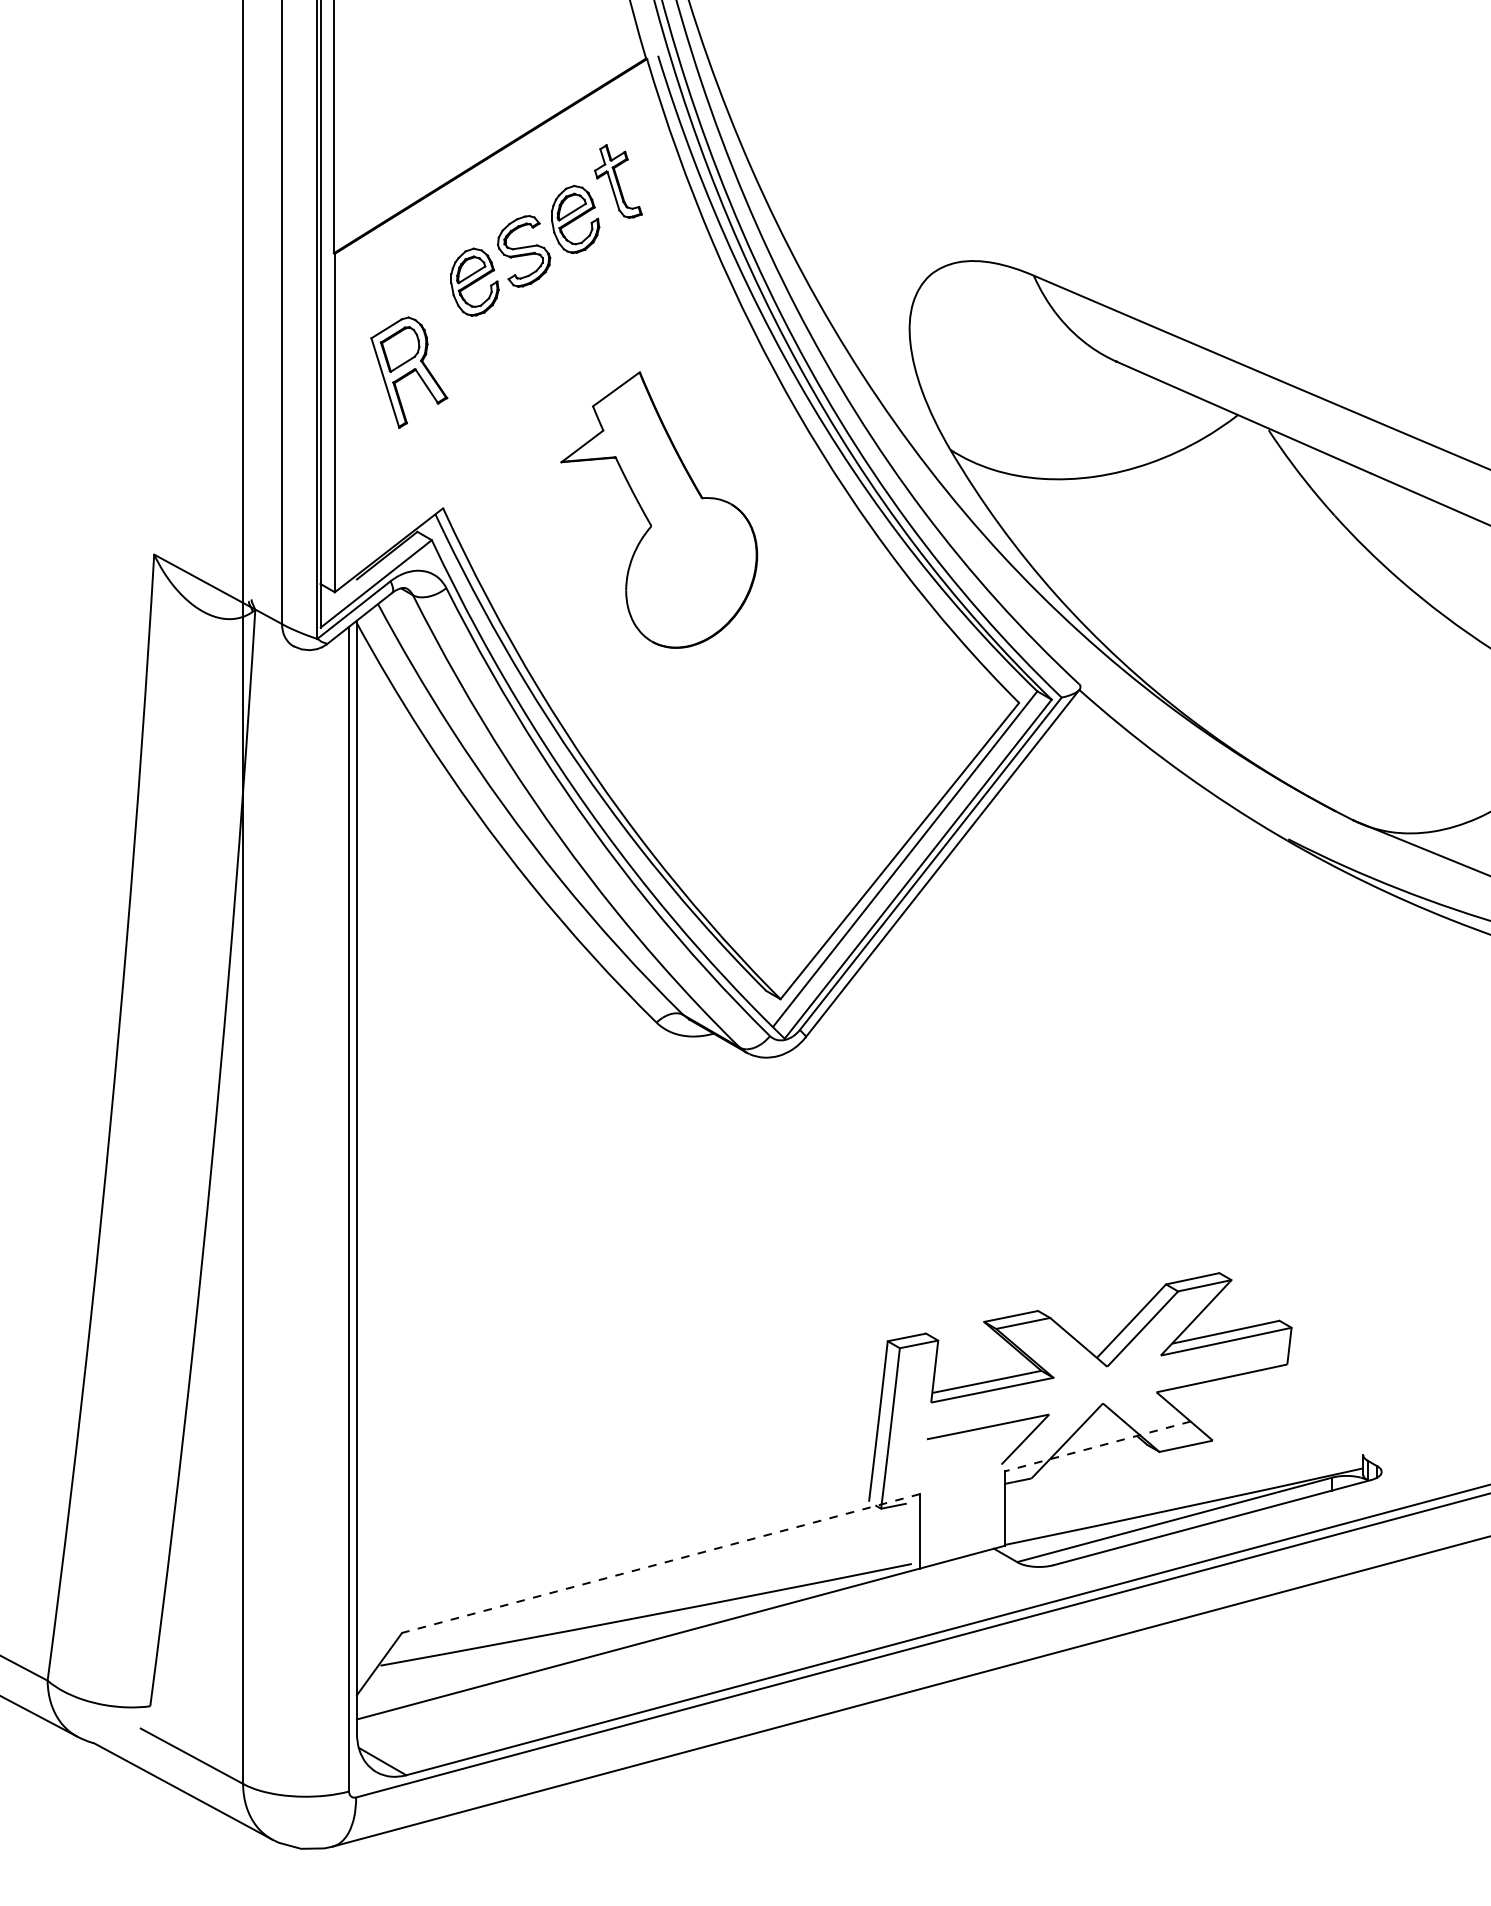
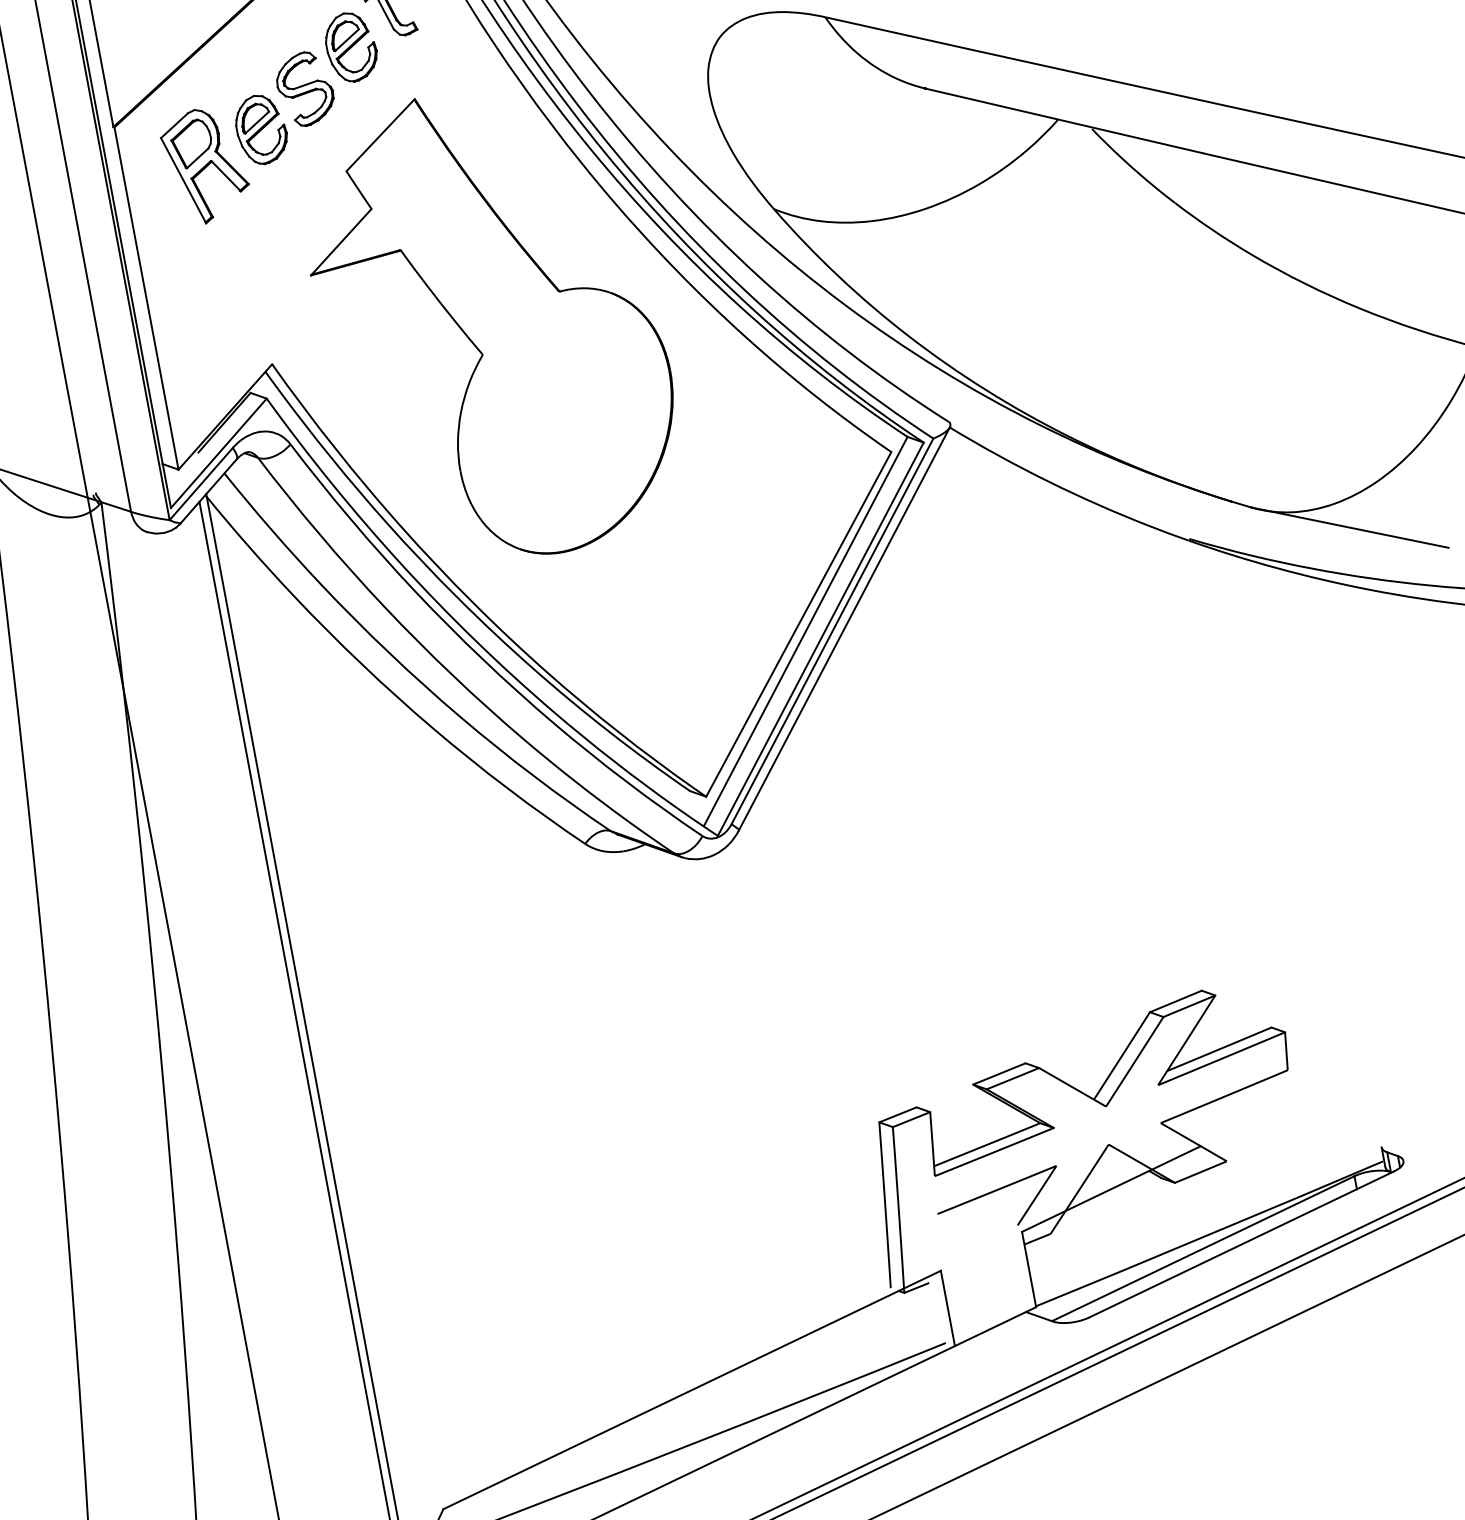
part: (409, 372) -> (205, 165), moved
part: (659, 509) -> (491, 324), size x1.67
line: (1097, 1446) -> (1111, 1189), dashed -> solid
line: (660, 1563) -> (691, 1390), dashed -> solid

